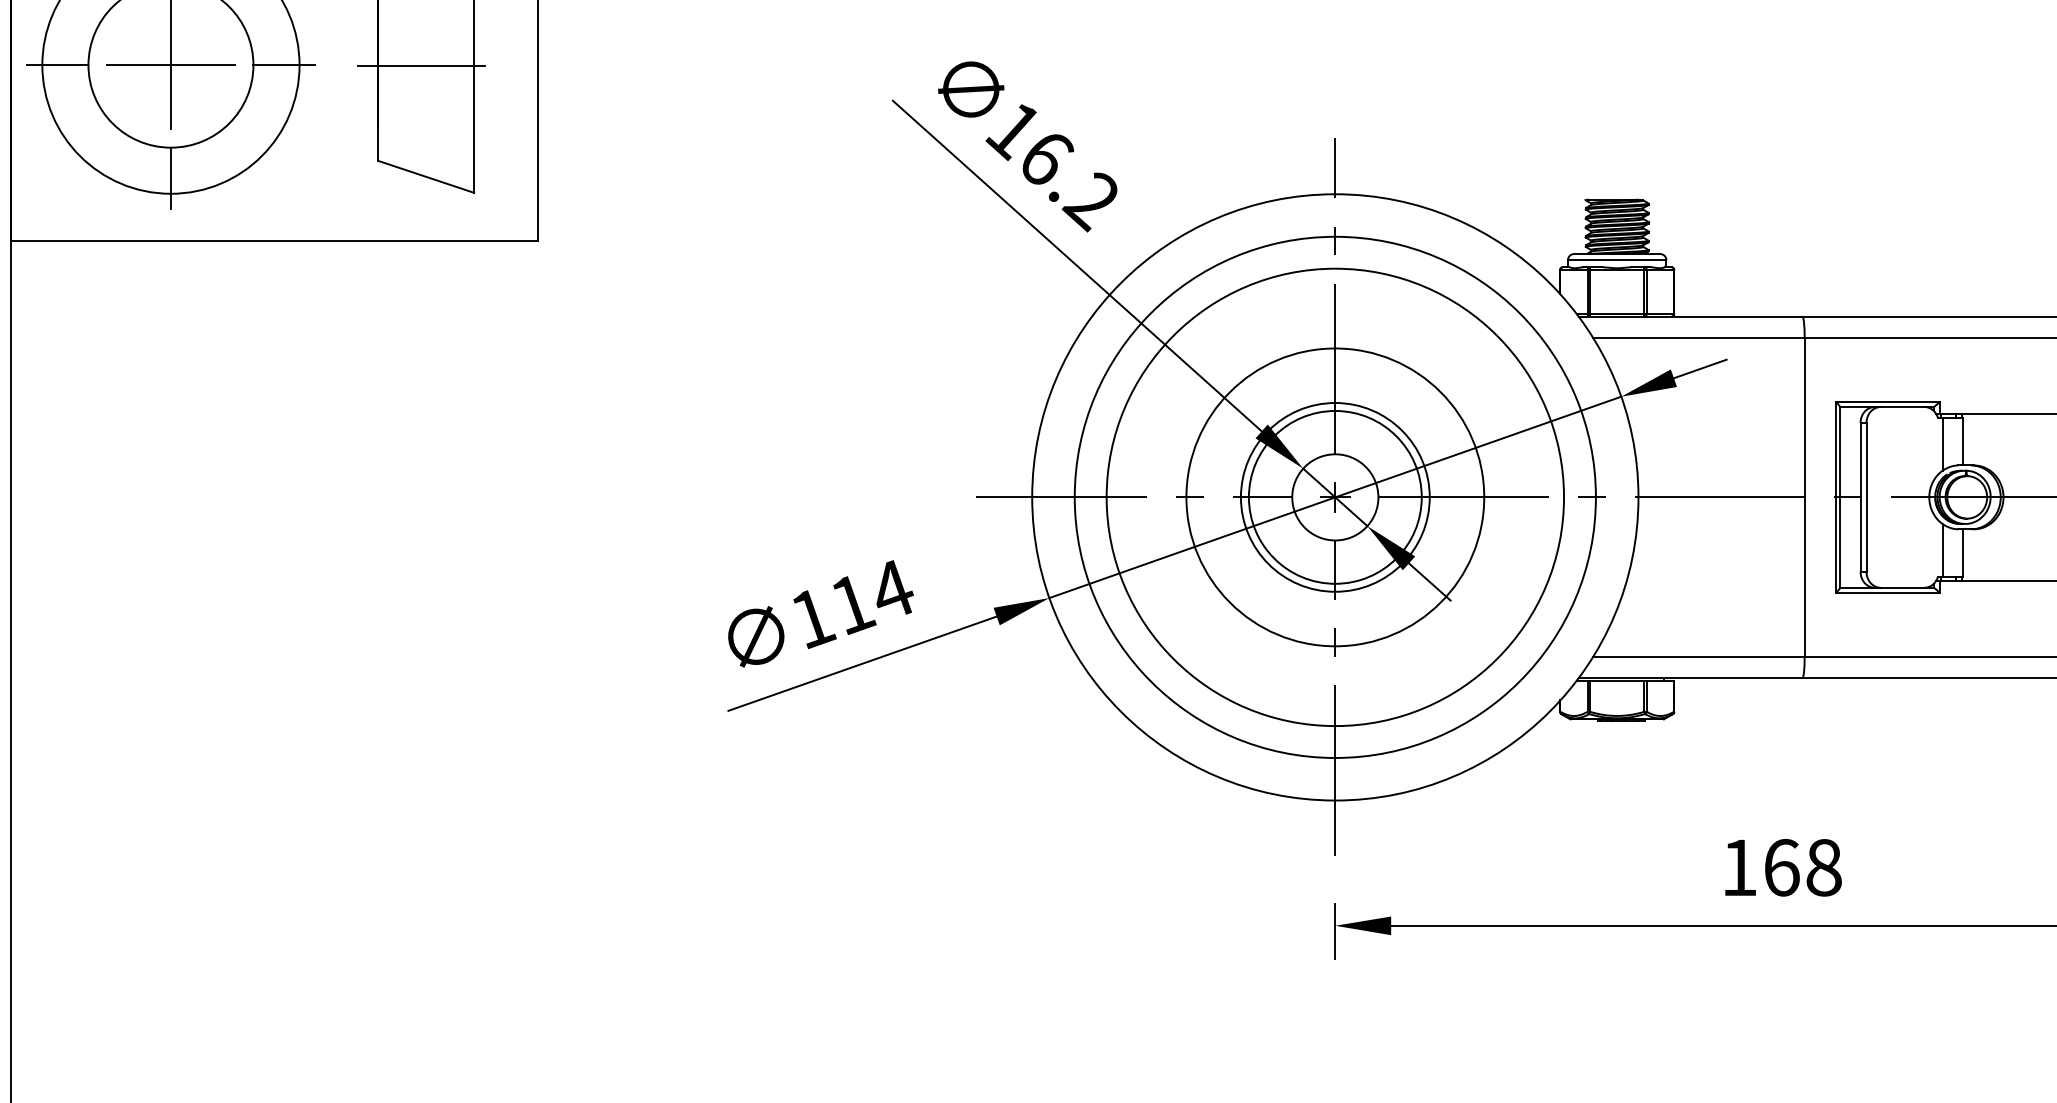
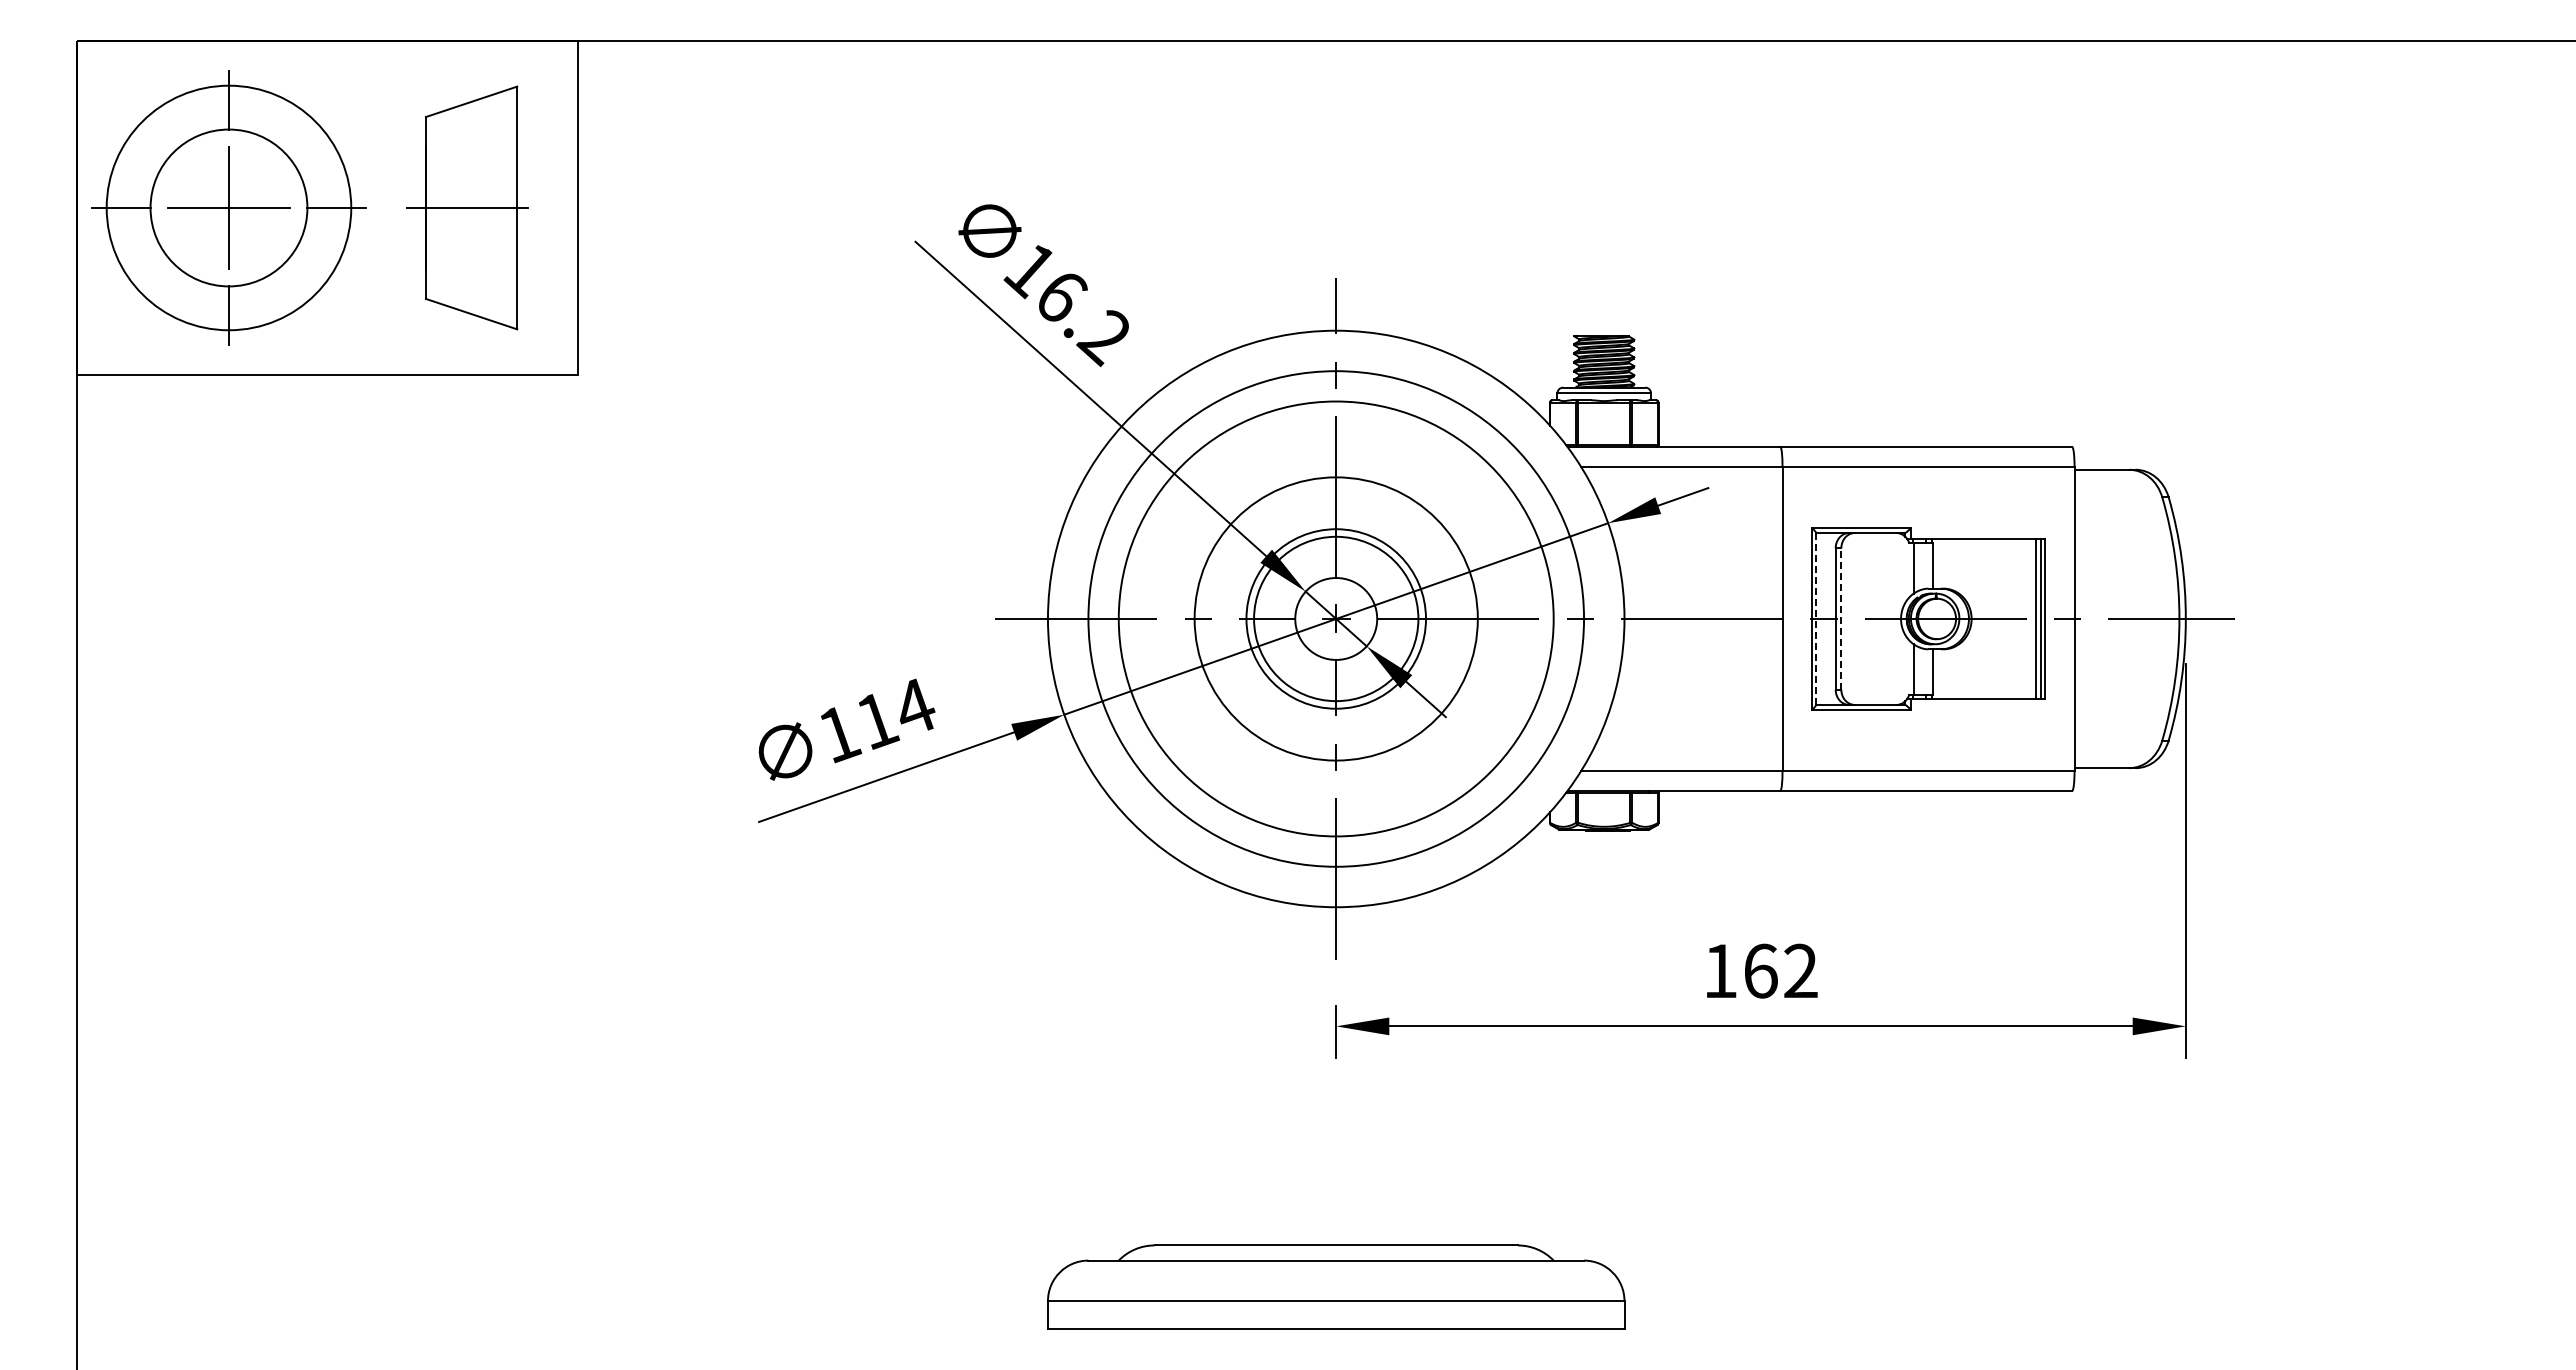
line: (1840, 496) -> (1816, 618), solid -> dashed
line: (1866, 496) -> (1841, 618), solid -> dashed
text: (1823, 867) -> (1800, 970), 168 -> 162

